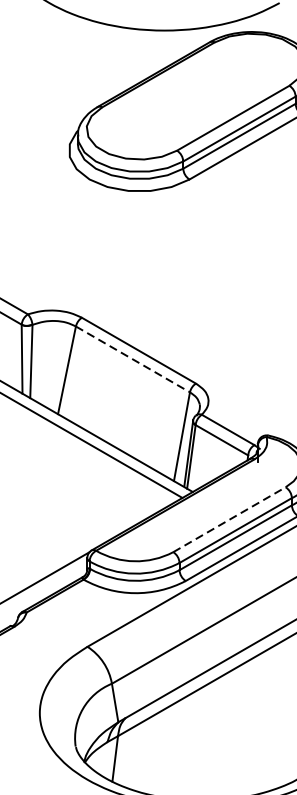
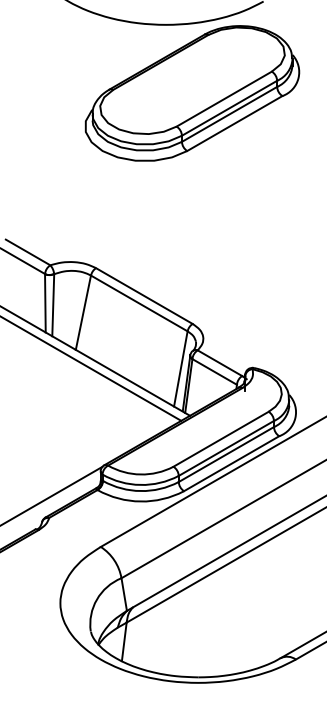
line: (133, 359) -> (139, 303), dashed -> solid
line: (229, 519) -> (221, 439), dashed -> solid

